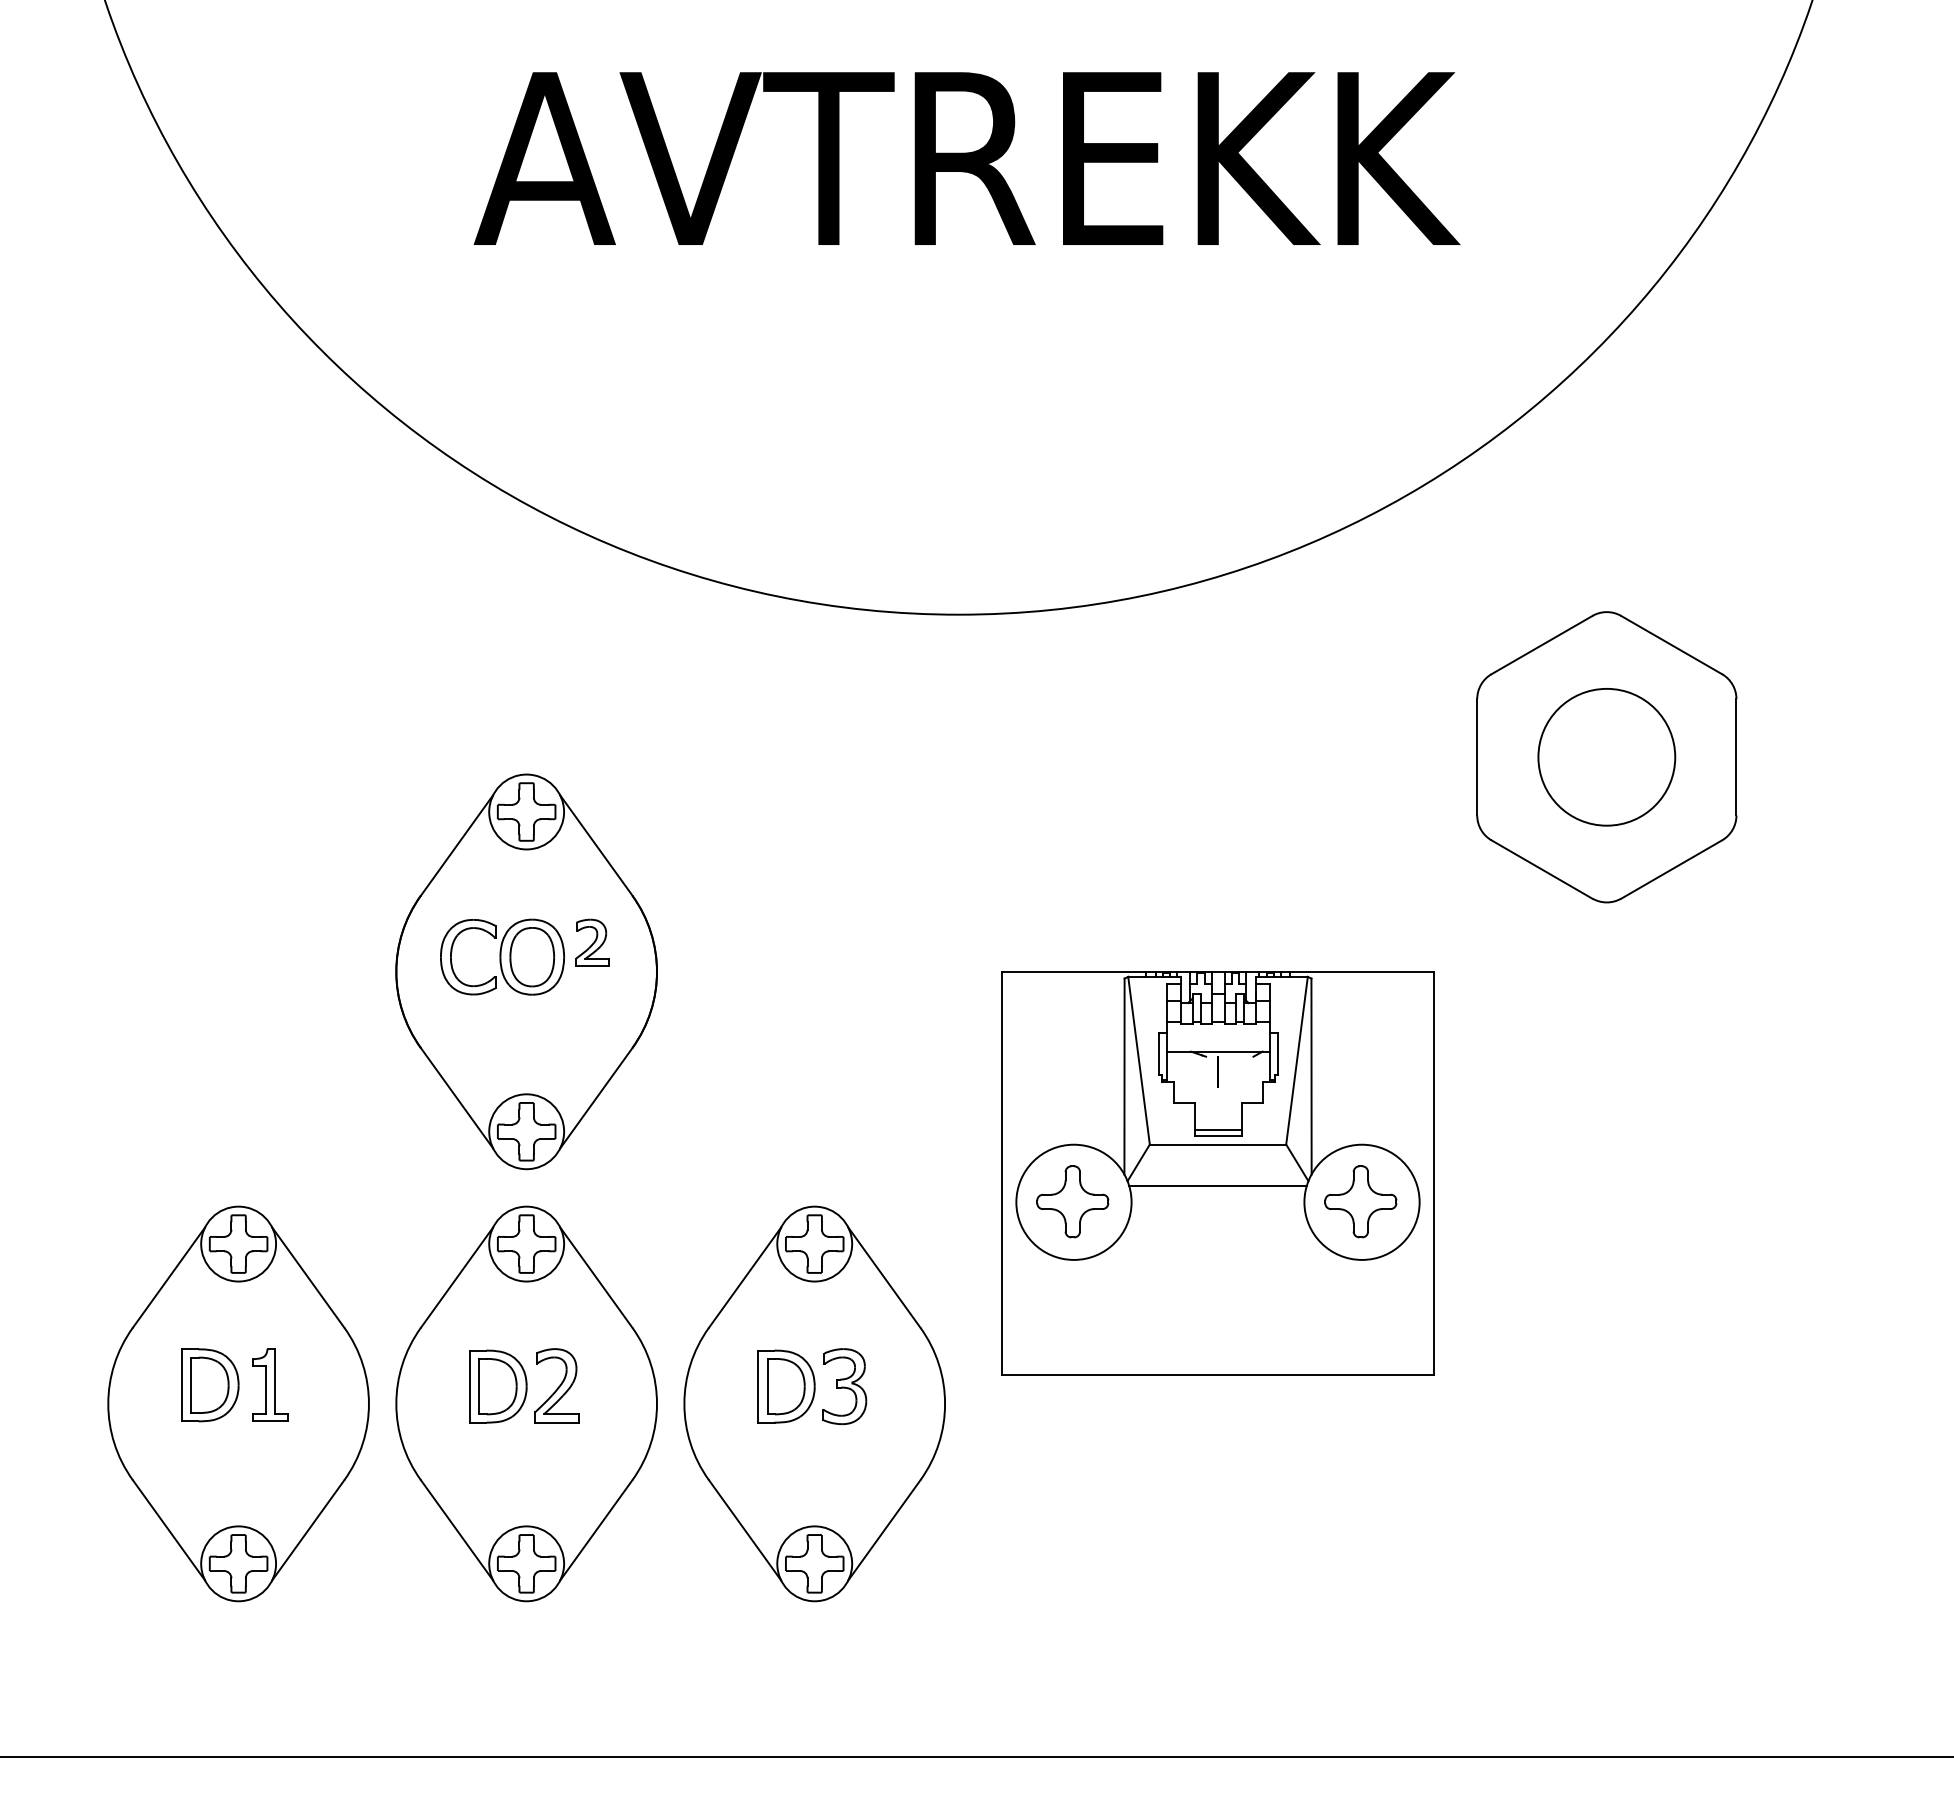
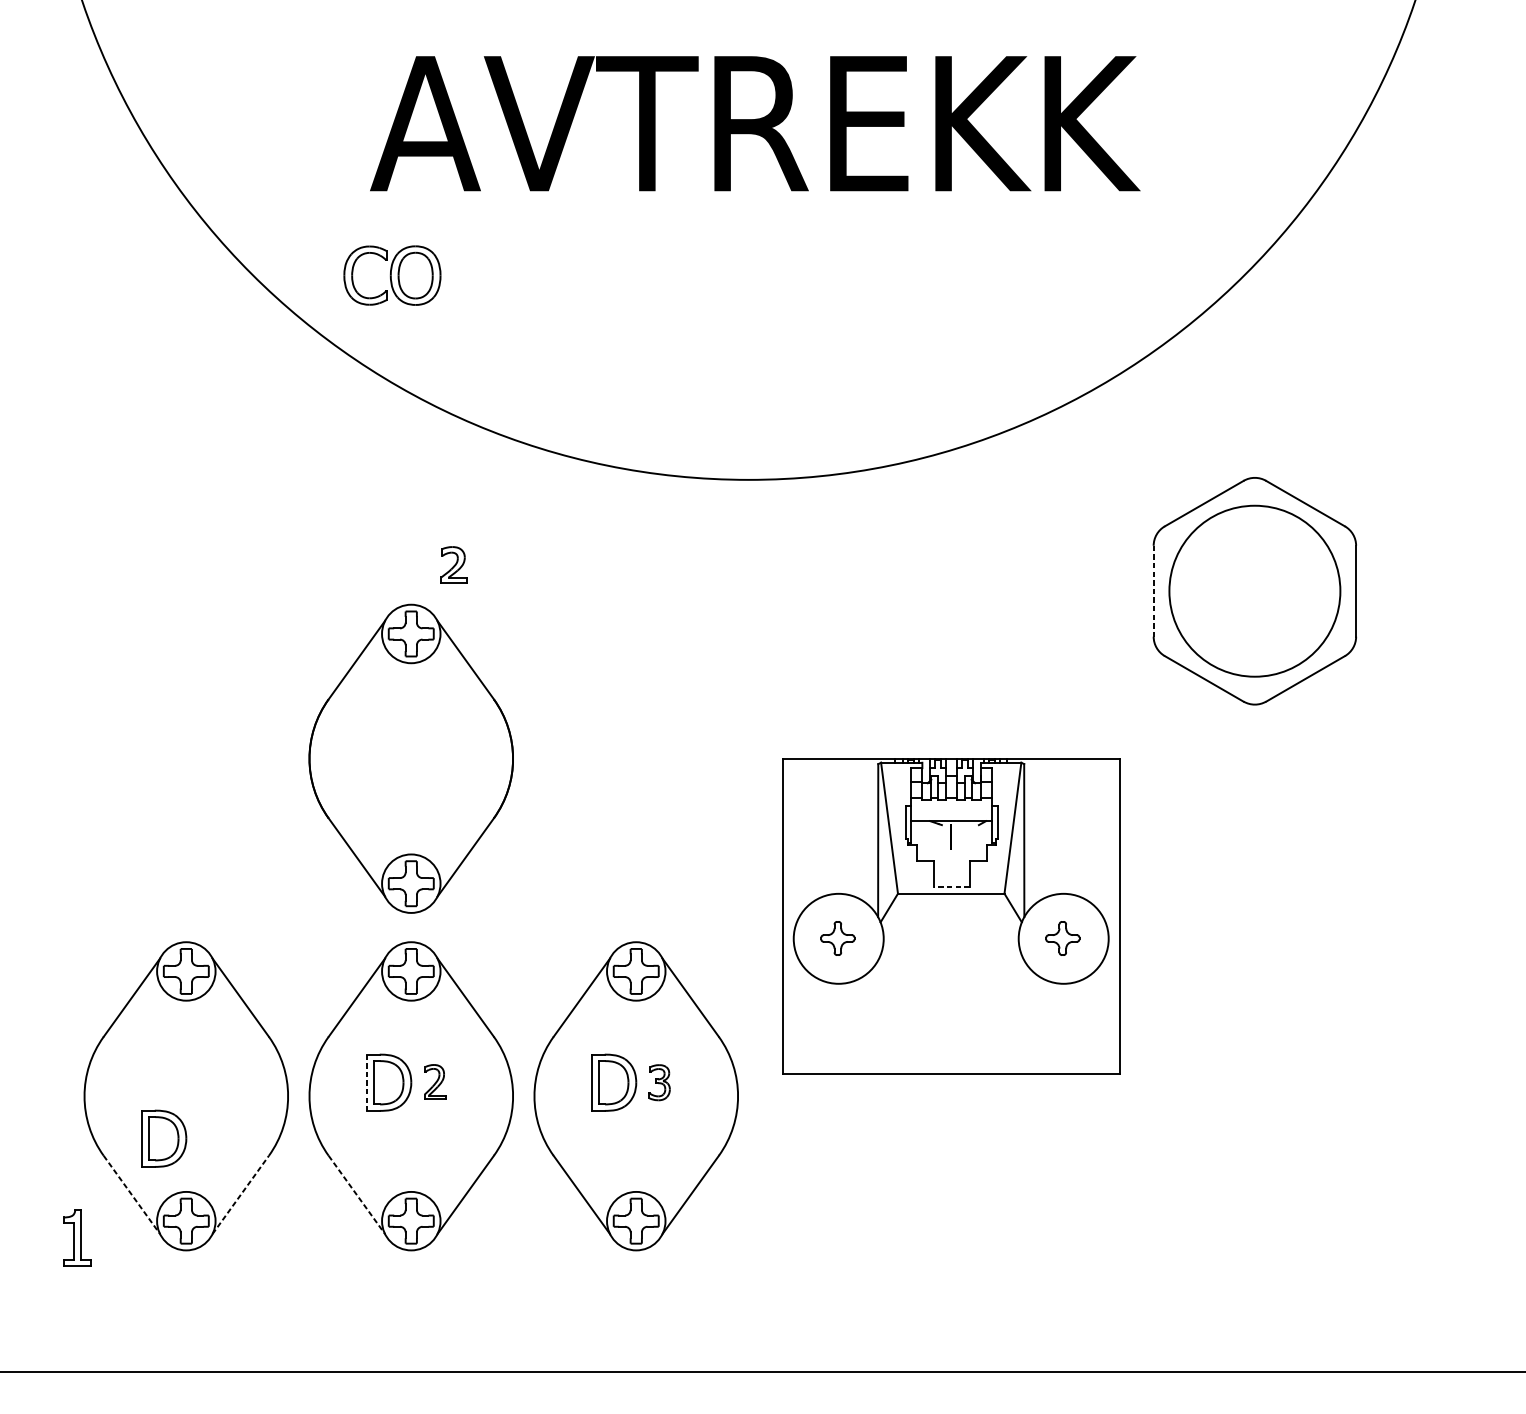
circle: (1606, 756) -> (1254, 590), size x1.6
line: (1477, 757) -> (1153, 591), solid -> dashed
part: (592, 942) -> (454, 564), moved
part: (502, 956) -> (392, 275), moved
line: (1218, 1130) -> (951, 882), removed
line: (1218, 1136) -> (951, 887), solid -> dashed
line: (1217, 1186) -> (950, 926), removed
part: (1072, 1201) -> (837, 938), size x0.6
part: (1360, 1201) -> (1062, 938), size x0.6
part: (270, 1384) -> (77, 1237), moved
part: (210, 1385) -> (164, 1138), moved
part: (556, 1385) -> (434, 1081), size x0.6
part: (844, 1386) -> (659, 1082), size x0.6
line: (469, 1387) -> (366, 1083), solid -> dashed
line: (168, 1530) -> (131, 1195), solid -> dashed
line: (308, 1530) -> (240, 1195), solid -> dashed
line: (457, 1530) -> (357, 1195), solid -> dashed

